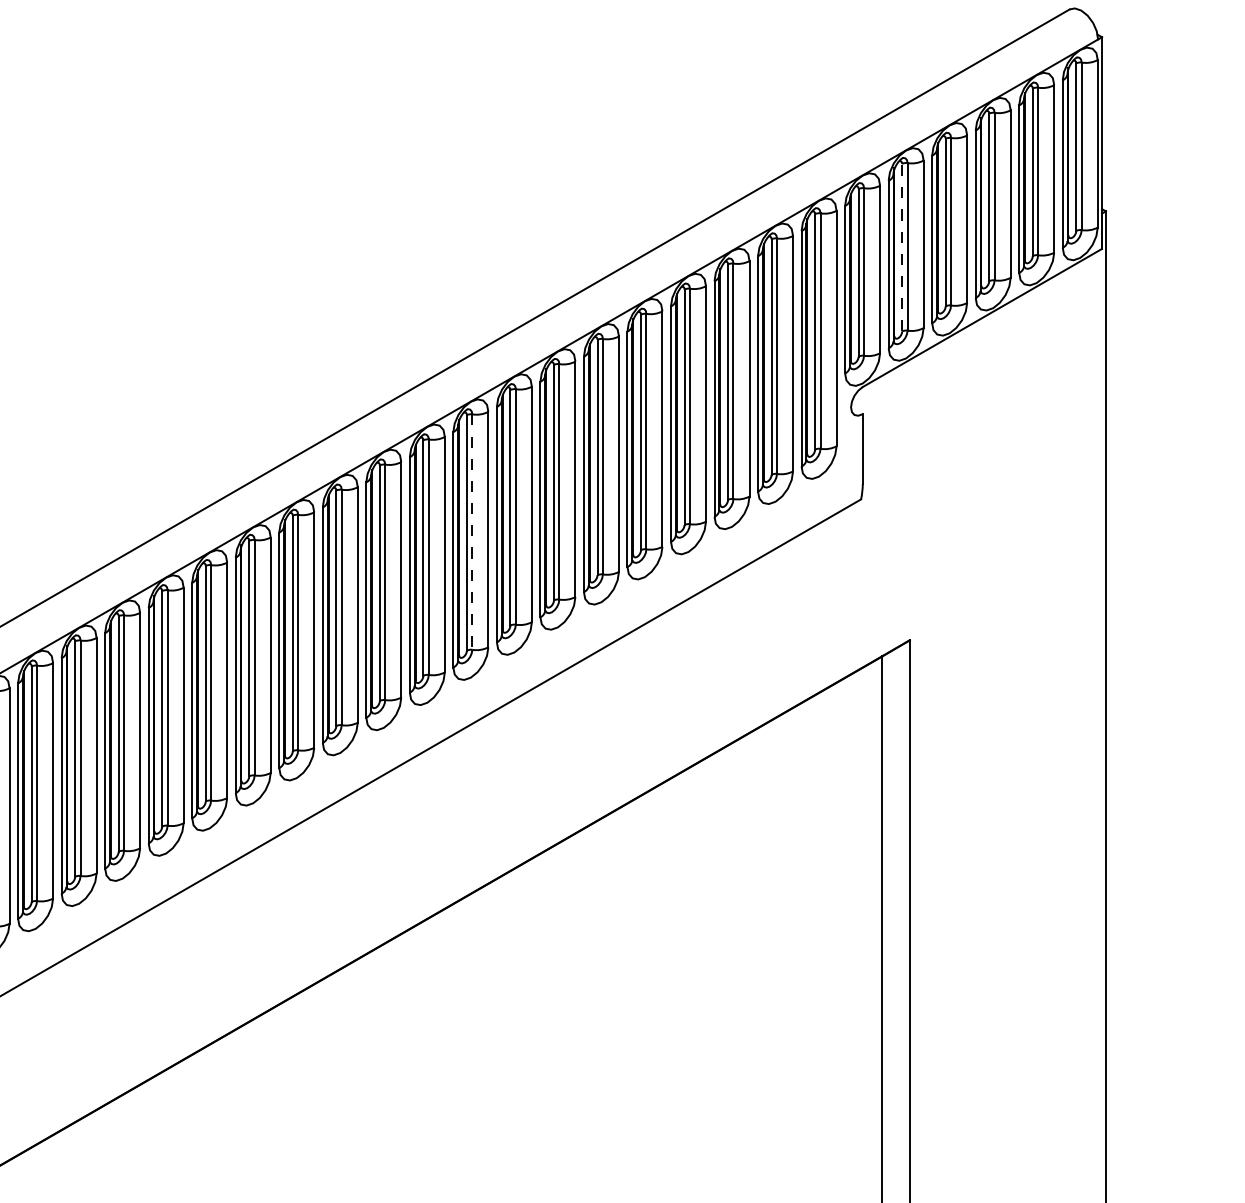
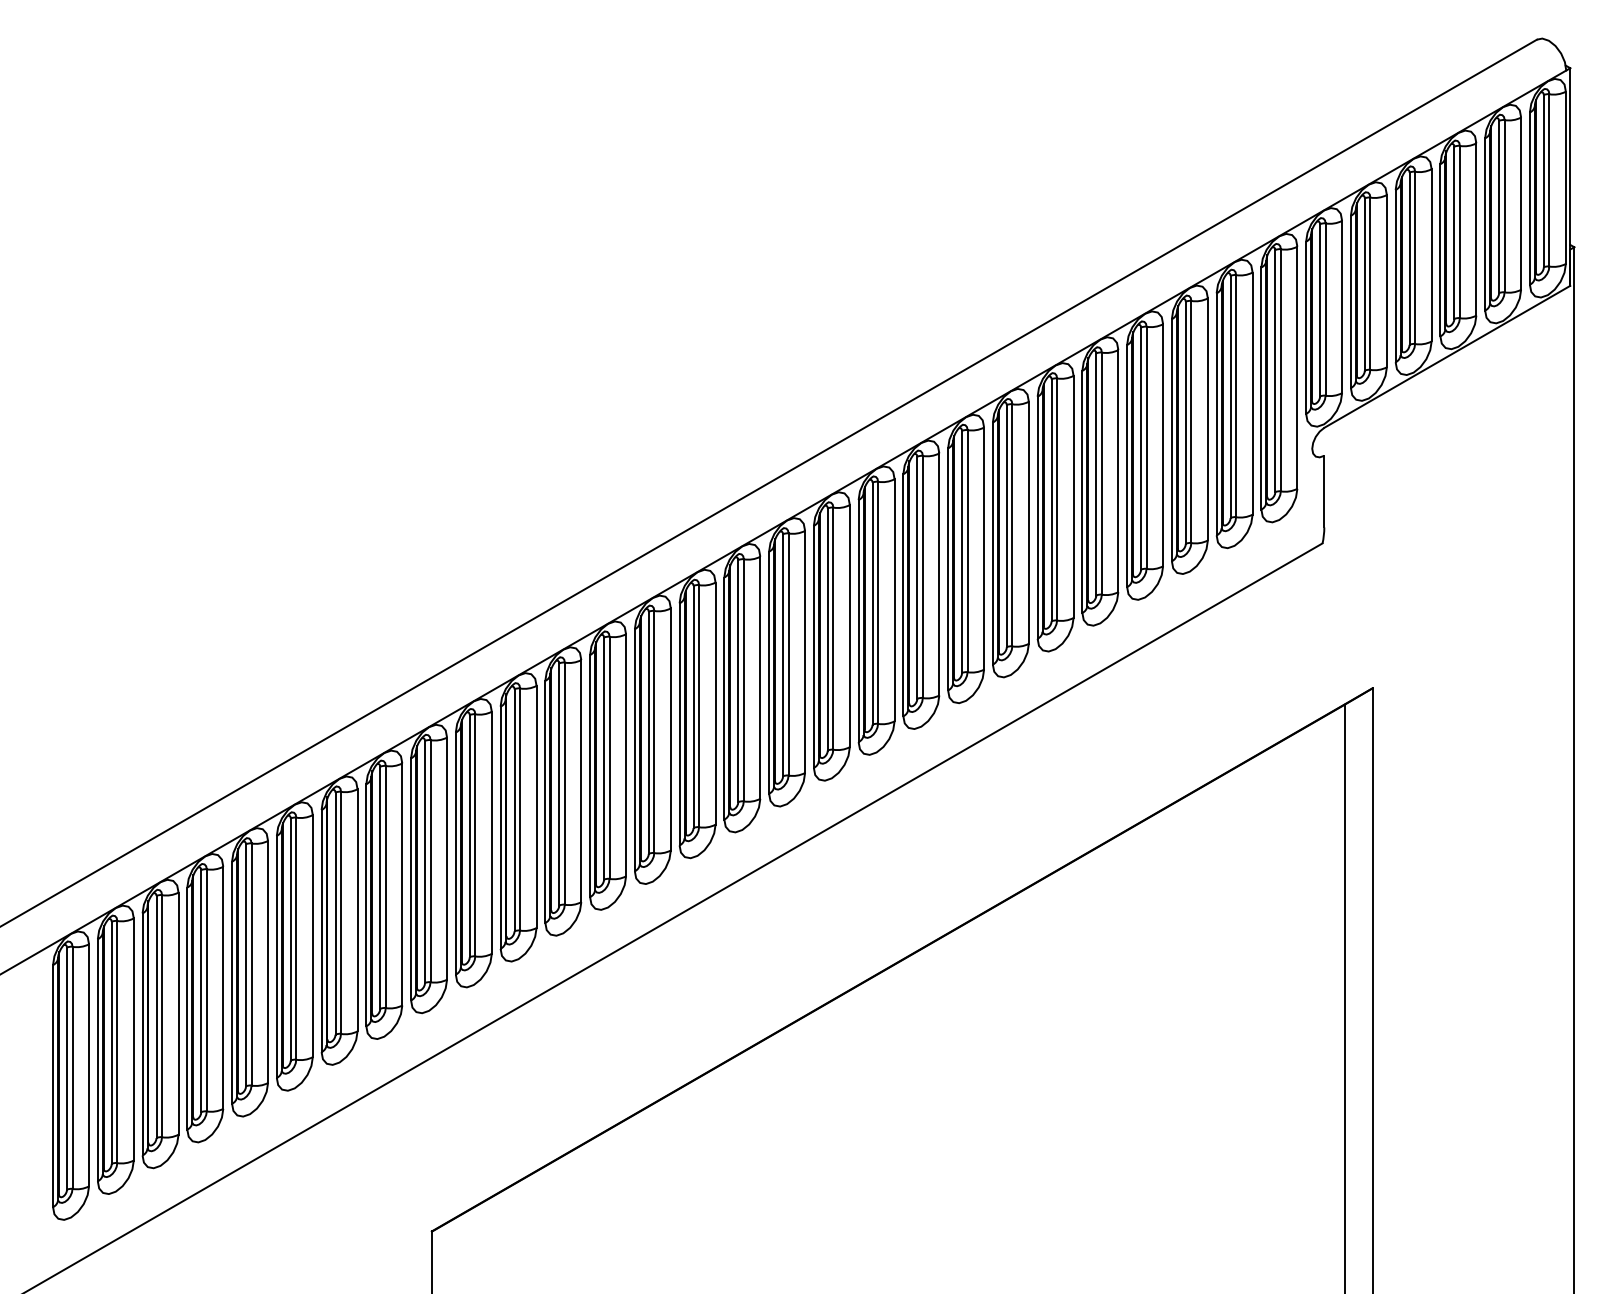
line: (901, 247) -> (1364, 284), dashed -> solid
line: (471, 532) -> (922, 577), dashed -> solid

